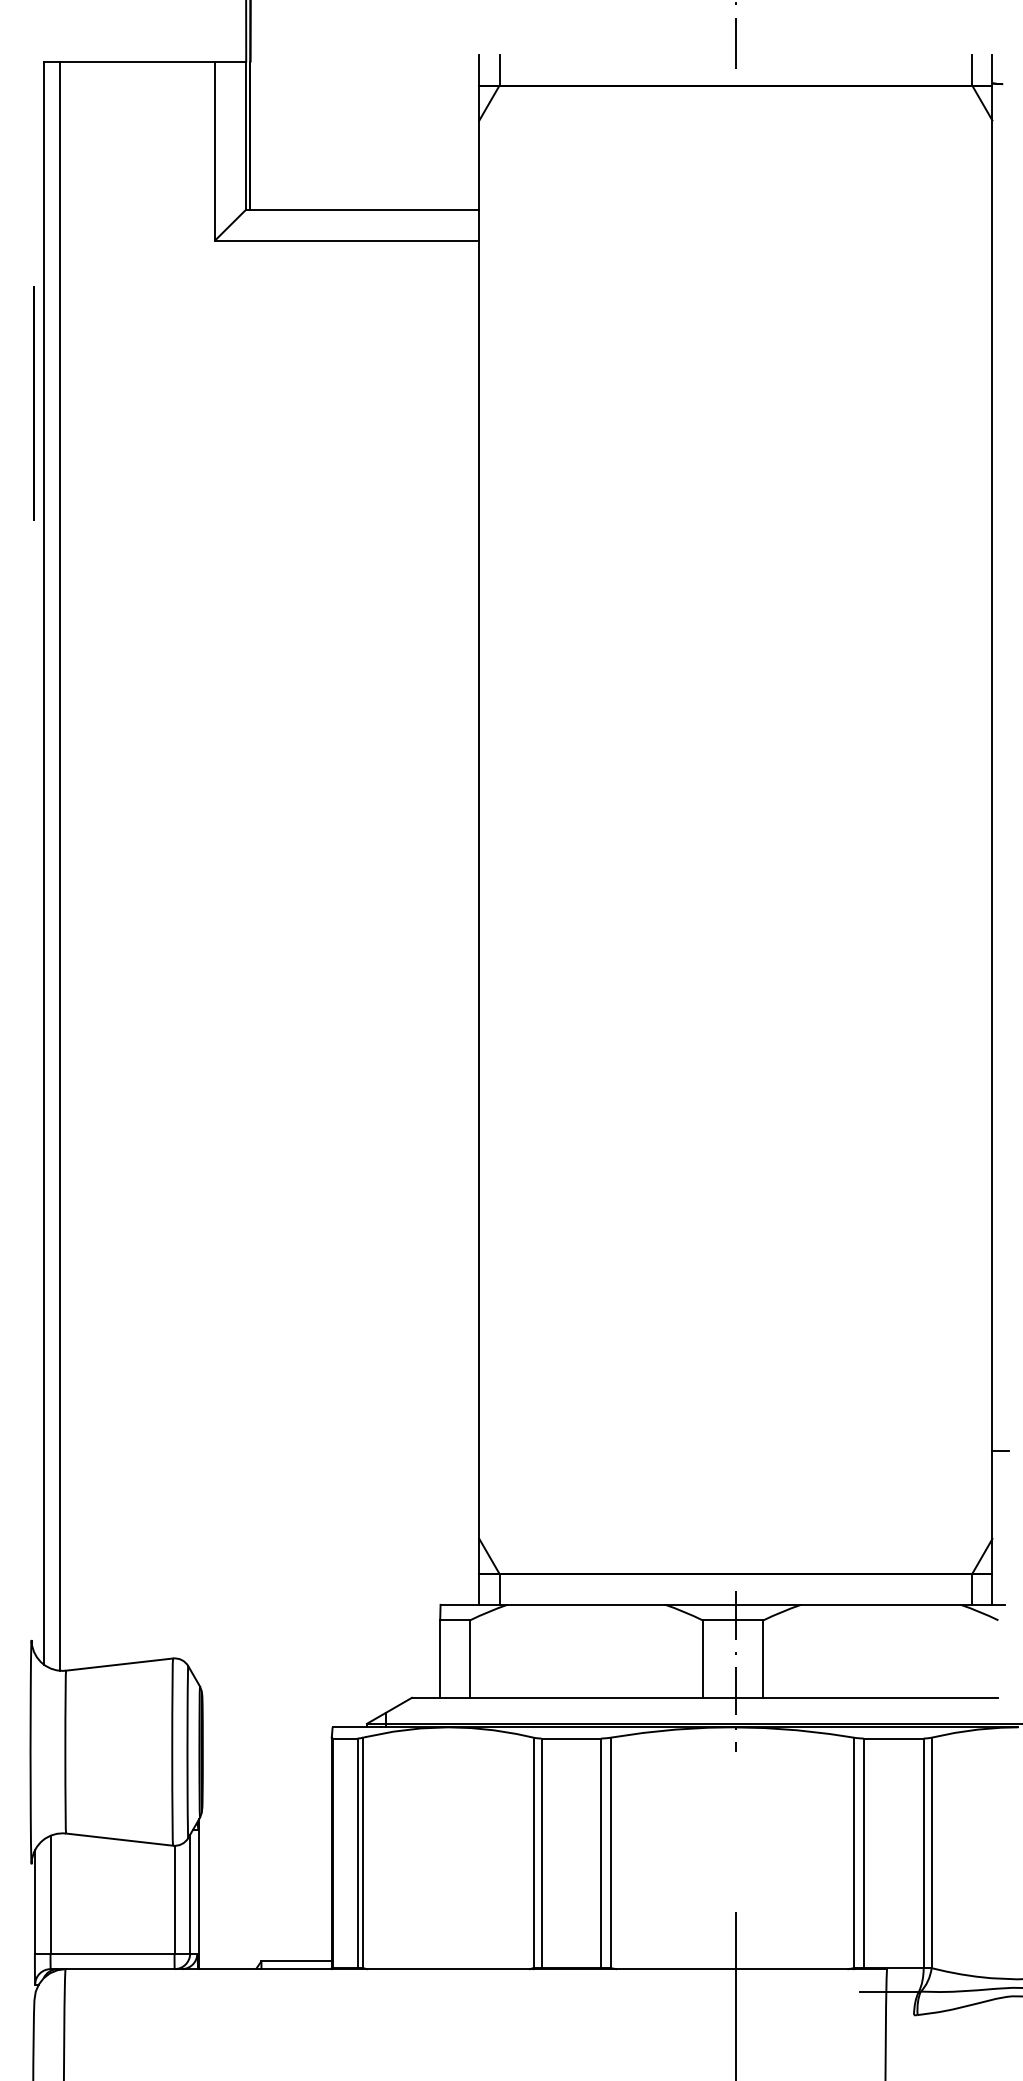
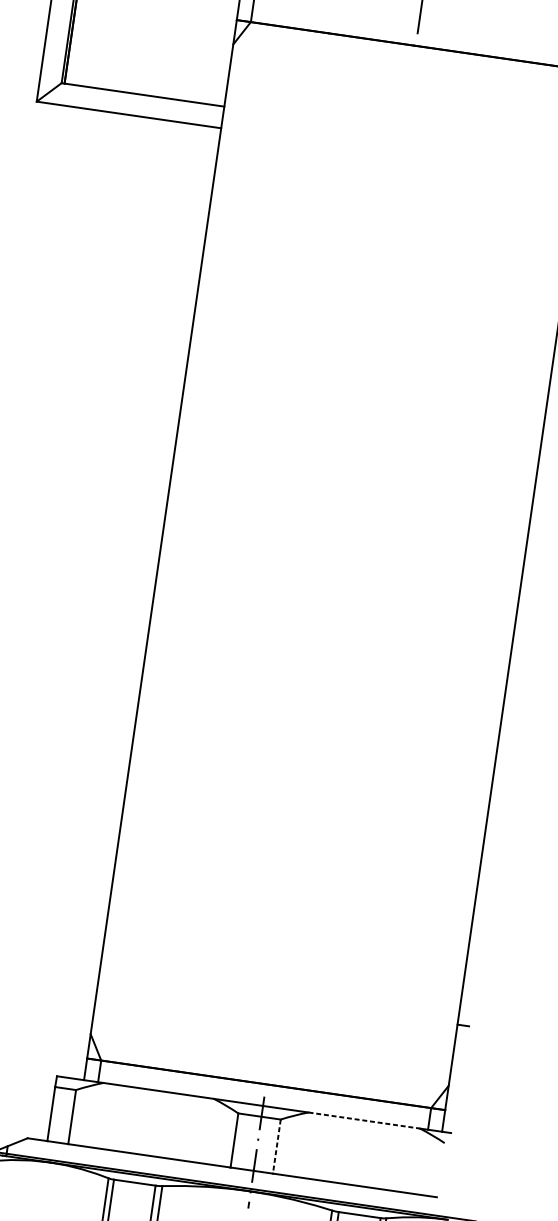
line: (880, 1604) -> (364, 1120), solid -> dashed
line: (763, 1659) -> (276, 1146), solid -> dashed

